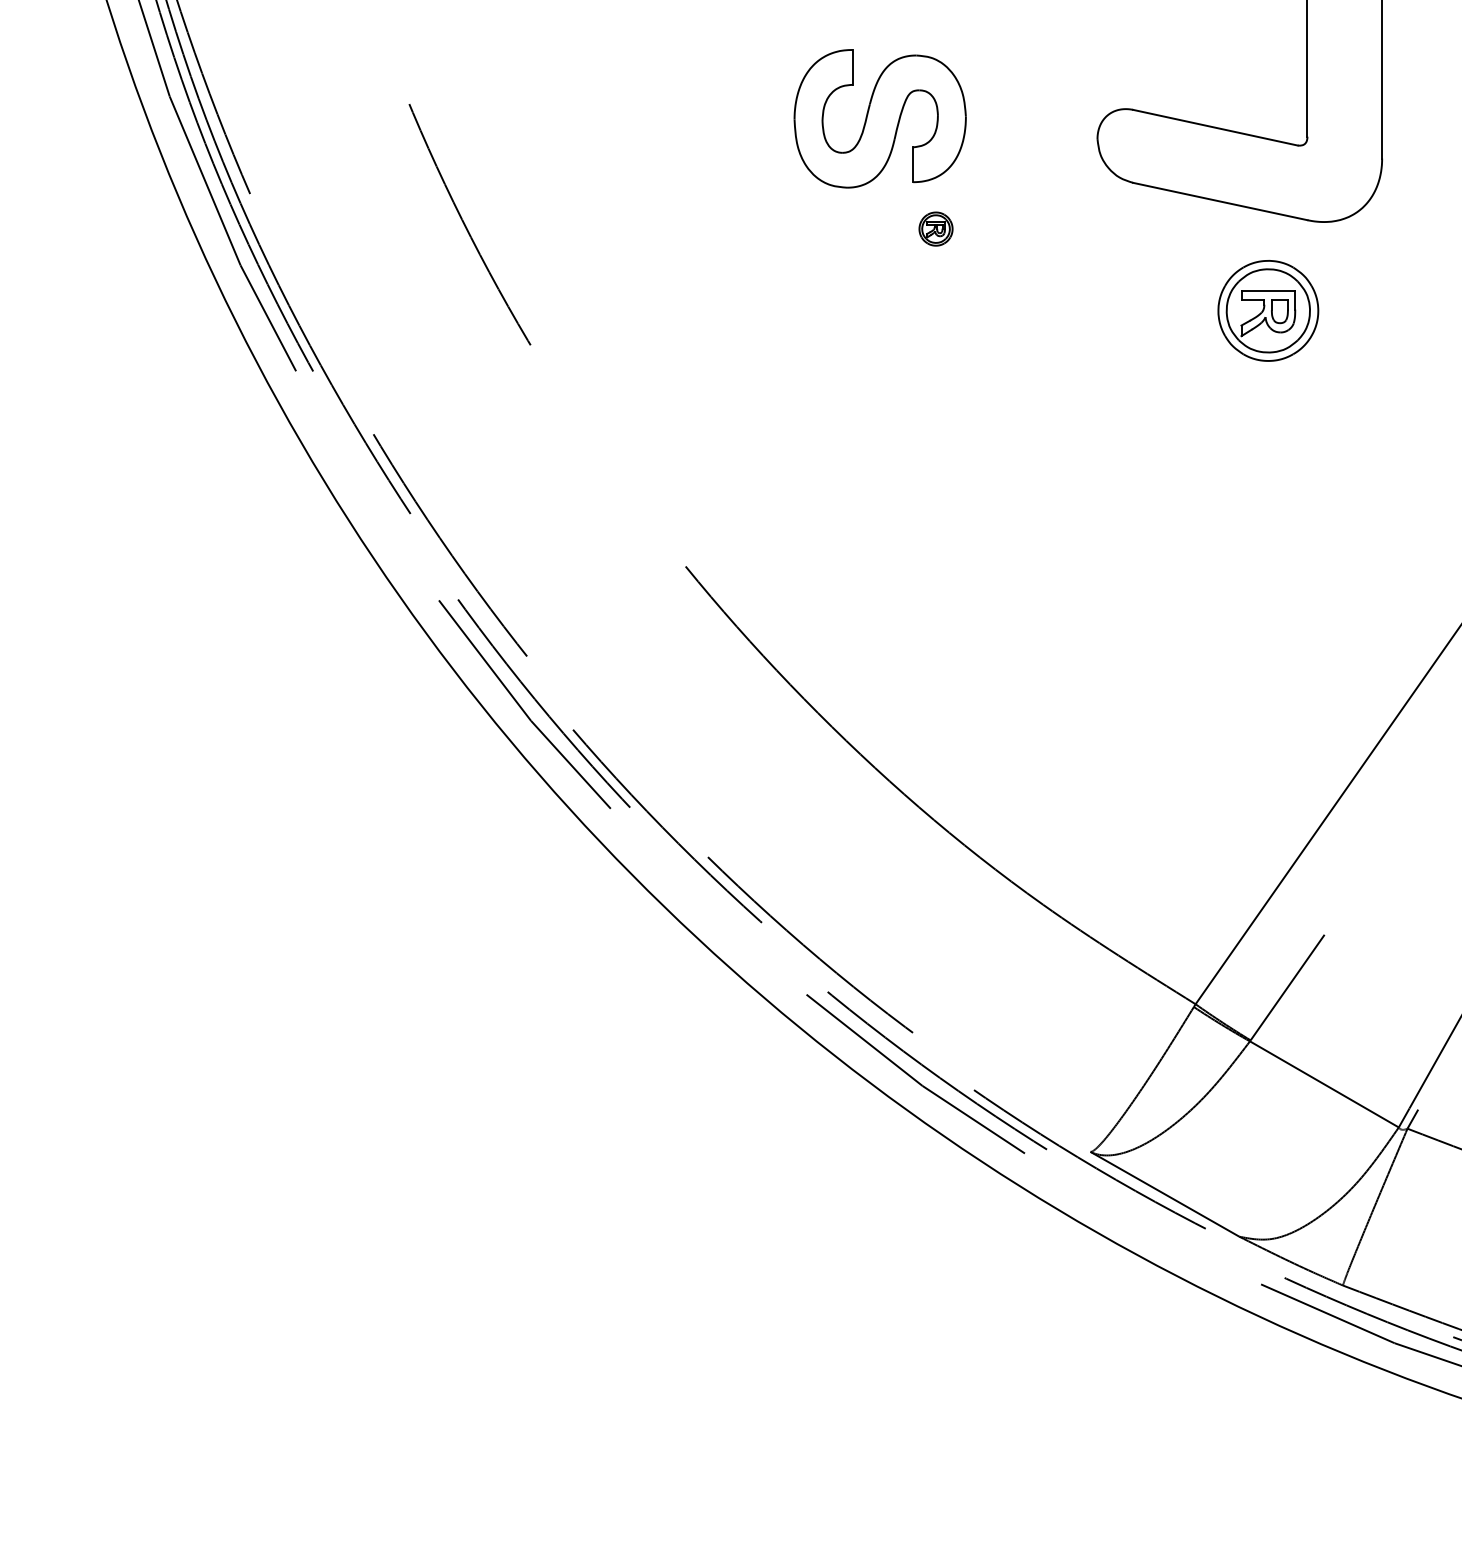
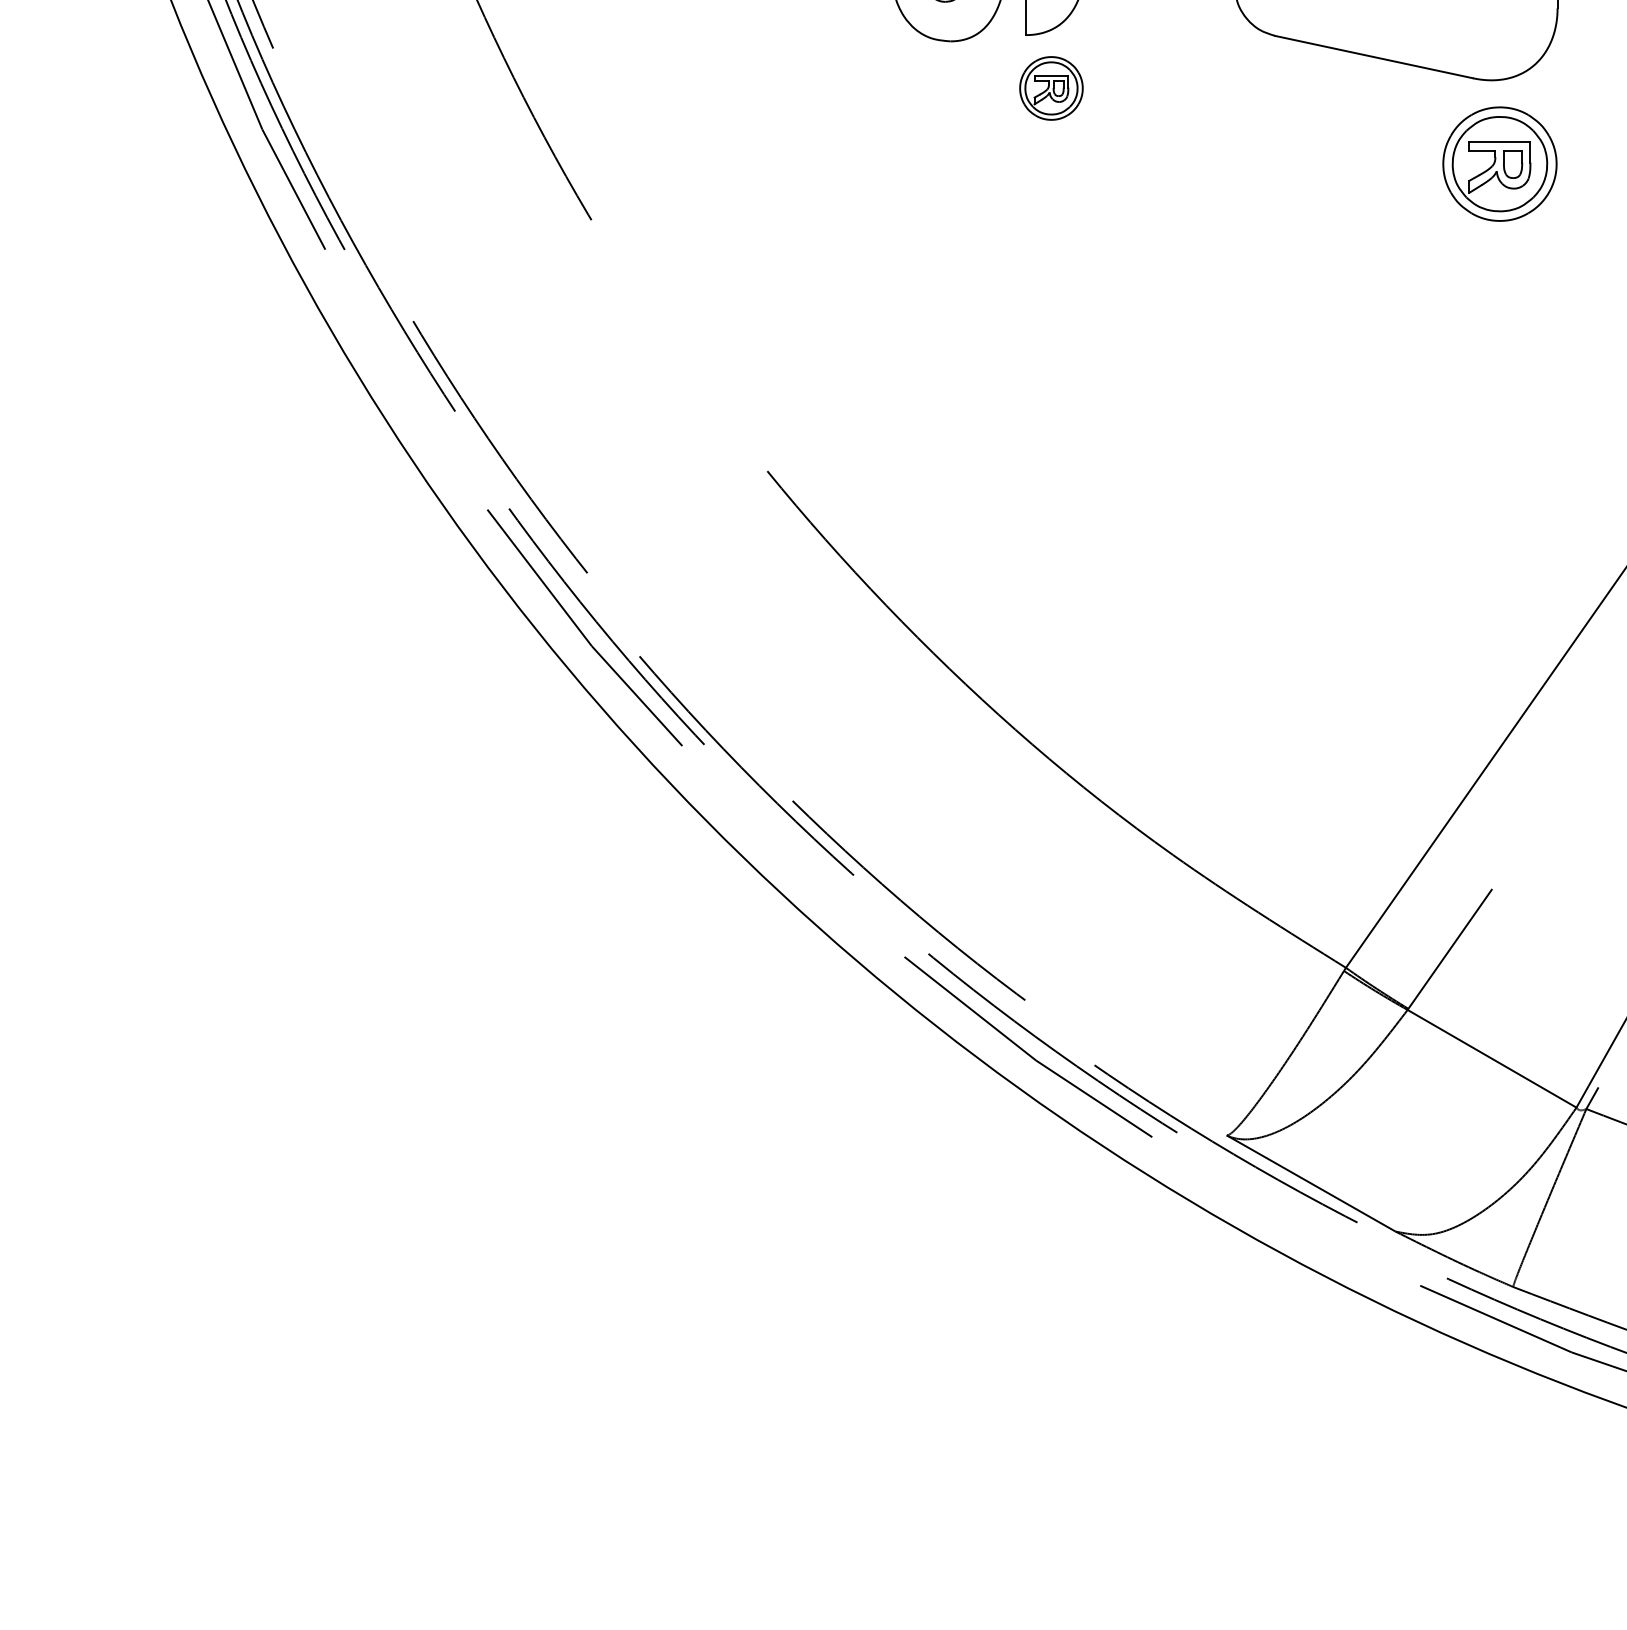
part: (935, 228) -> (1050, 87), size x1.67
part: (1268, 310) -> (1500, 163), moved

